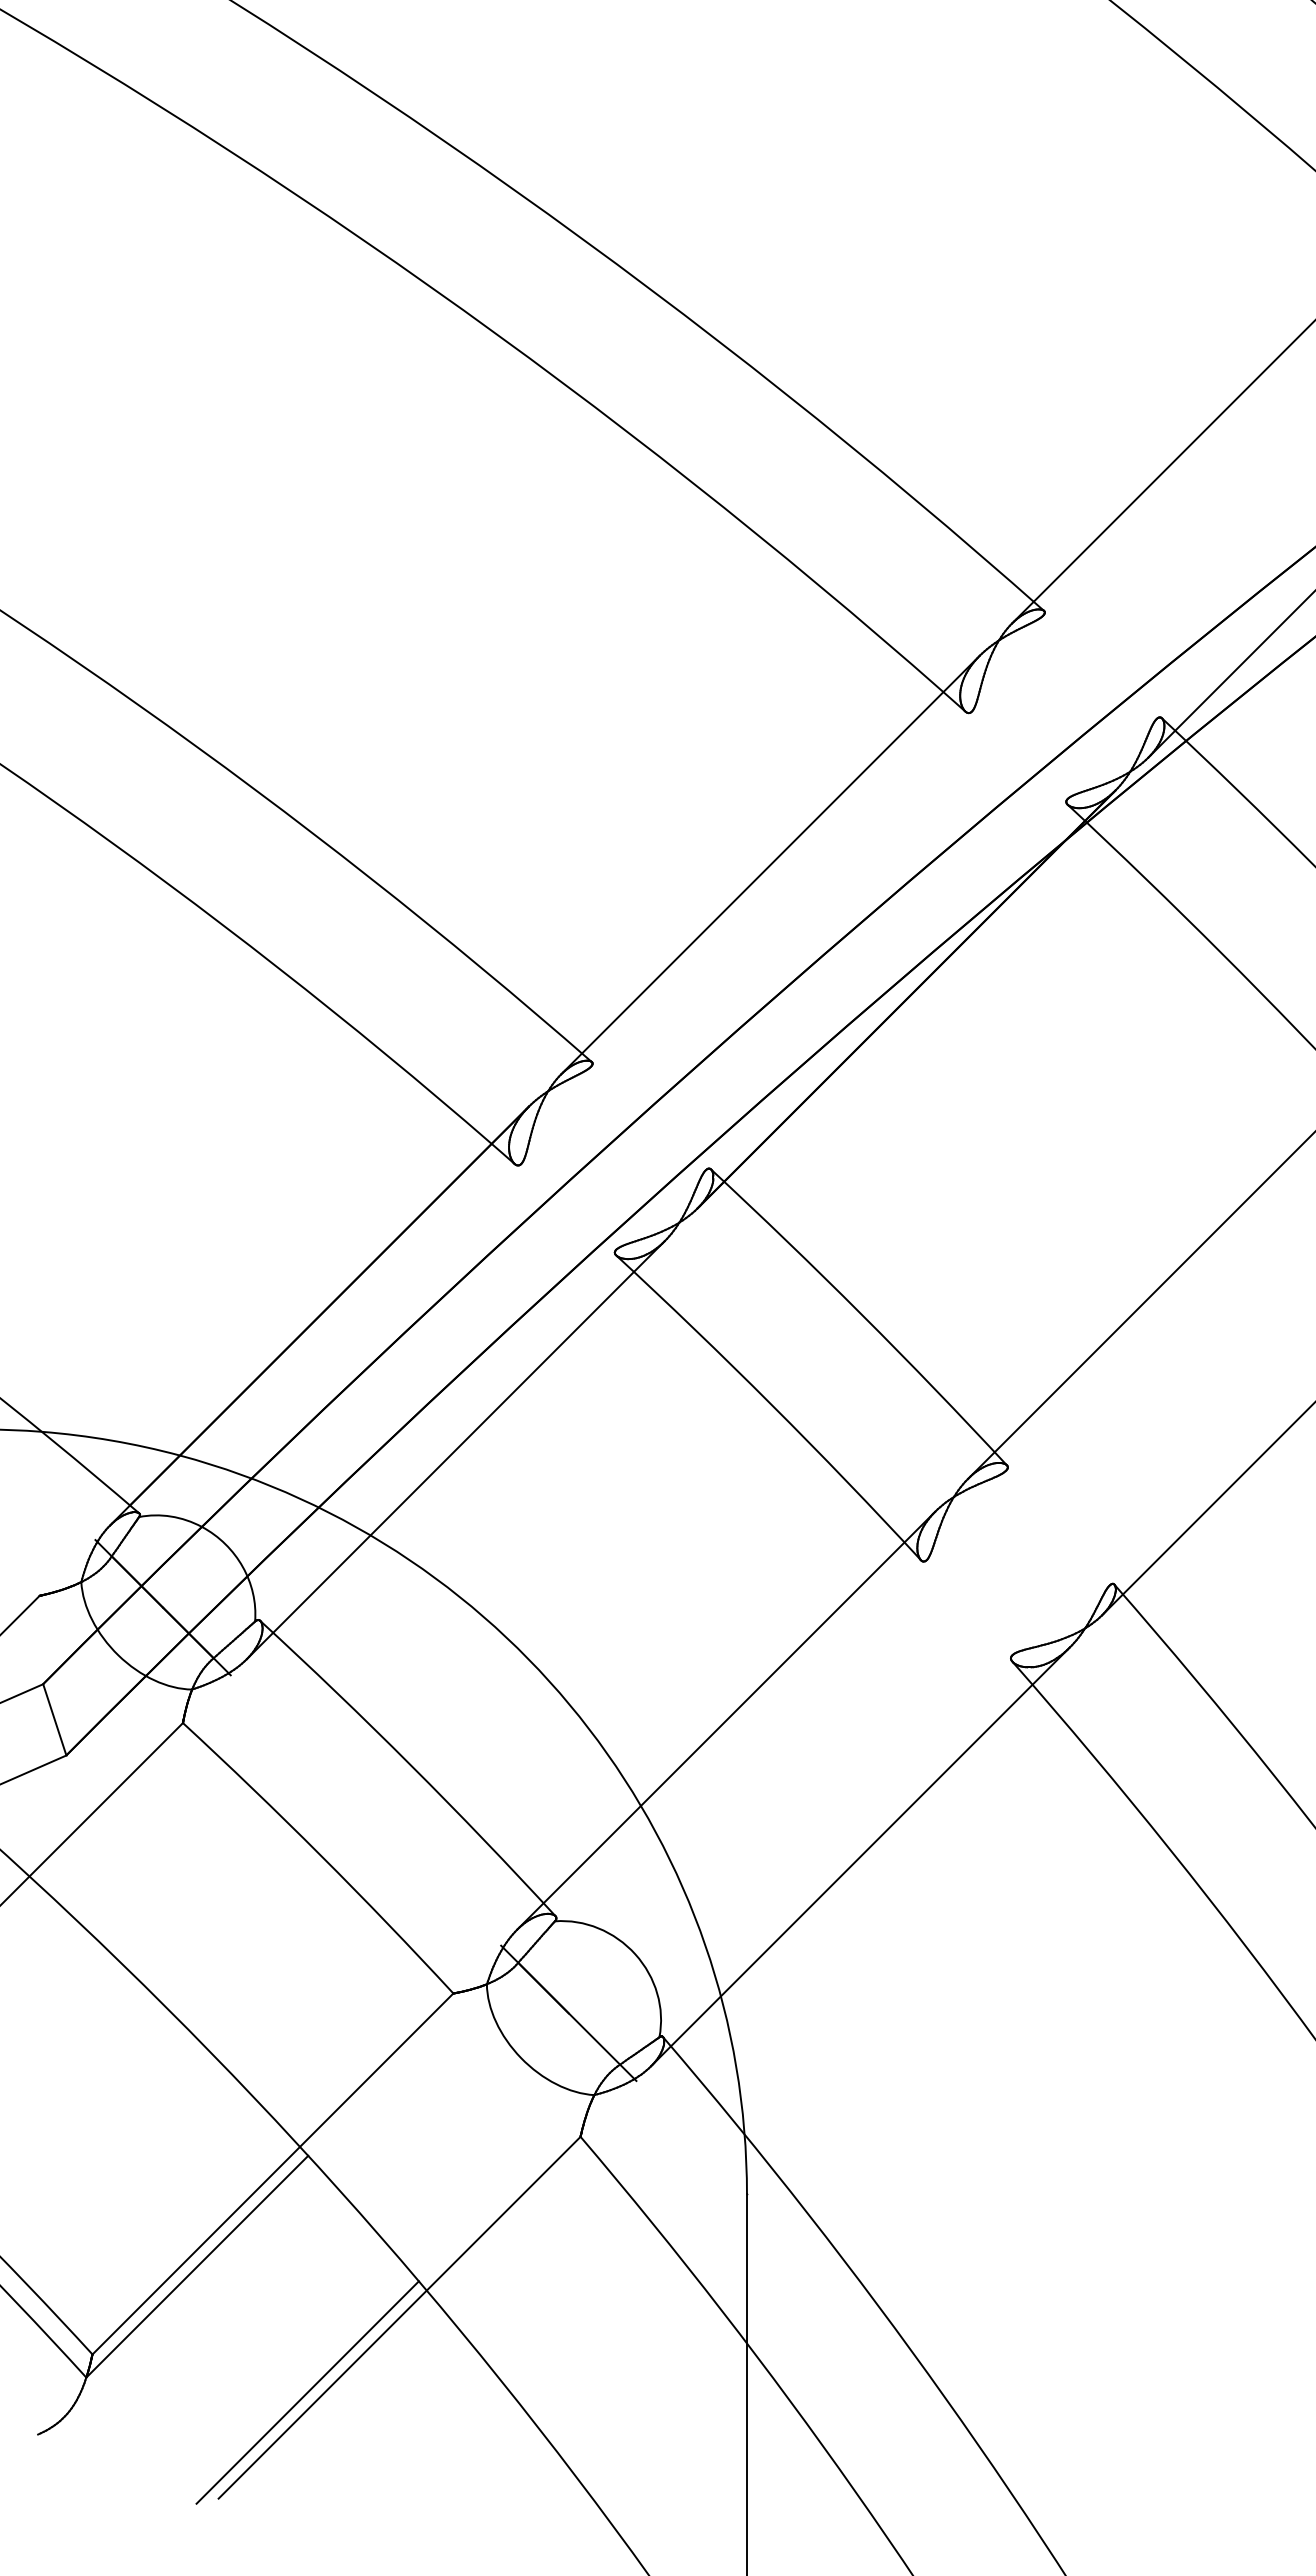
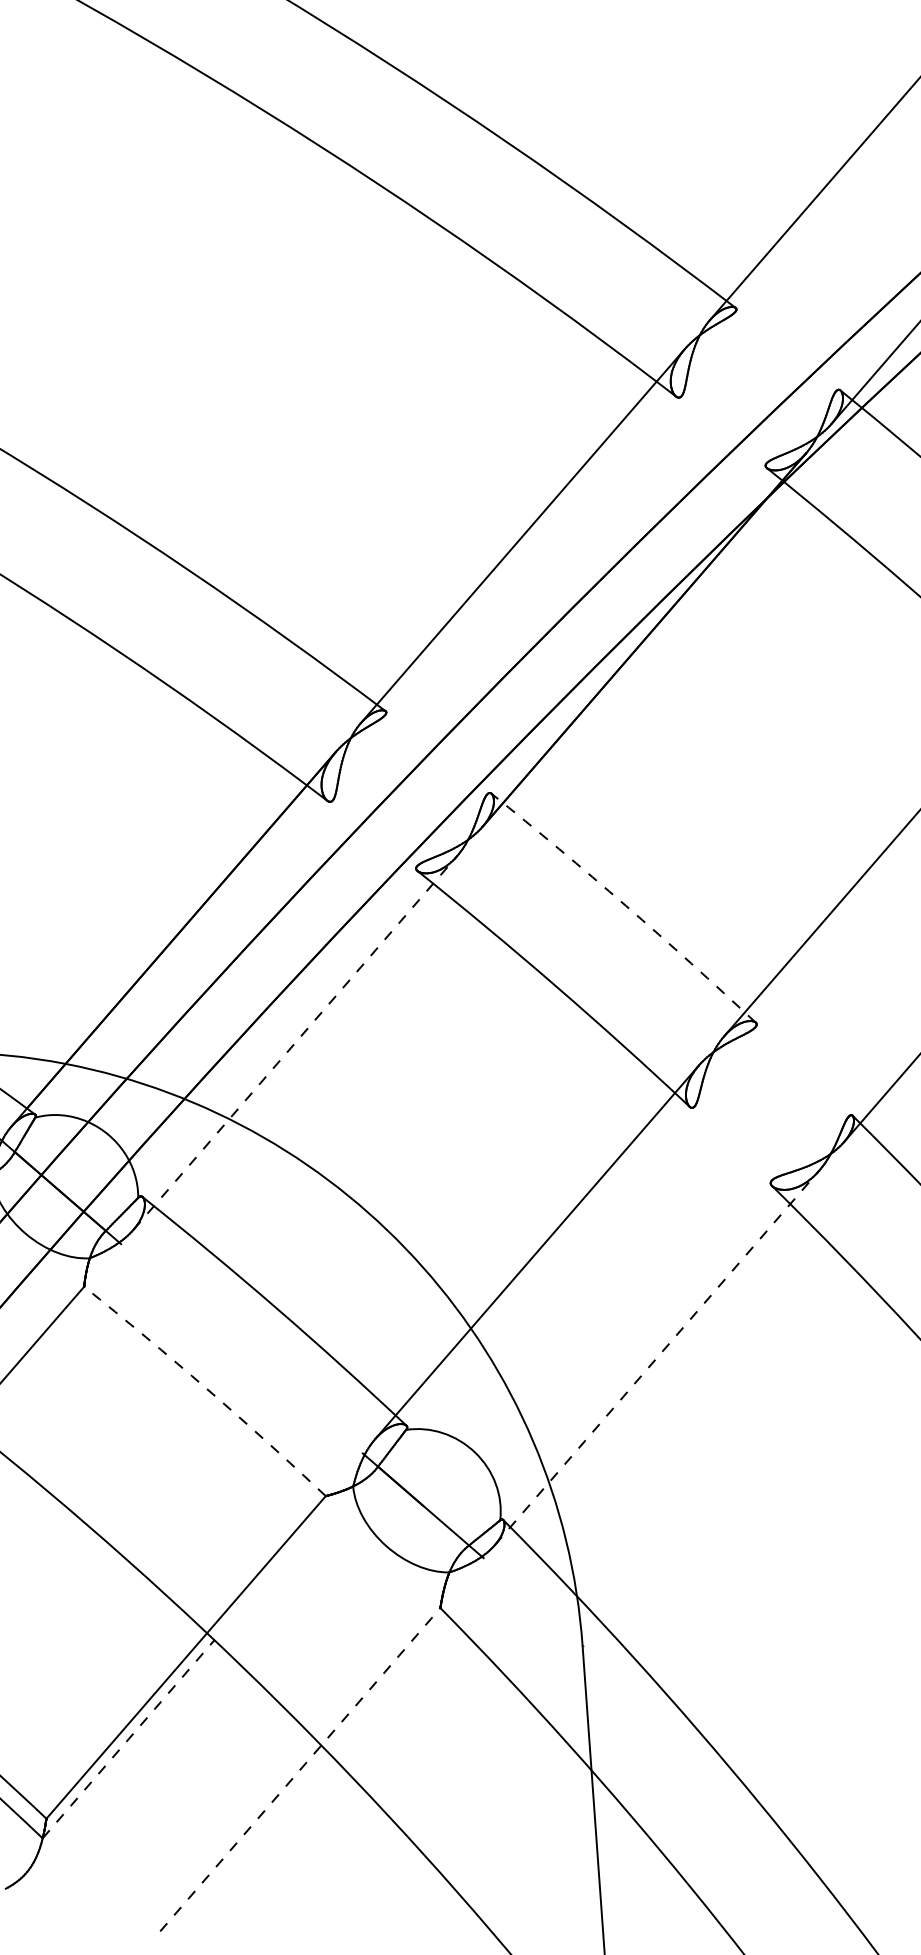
arc: (861, 1314) -> (625, 905), solid -> dashed
line: (455, 1450) -> (295, 1043), solid -> dashed
arc: (320, 1855) -> (206, 1389), solid -> dashed
line: (860, 1856) -> (657, 1357), solid -> dashed
line: (197, 2266) -> (128, 1739), solid -> dashed
line: (399, 2317) -> (300, 1769), solid -> dashed
line: (307, 2392) -> (227, 1837), removed

